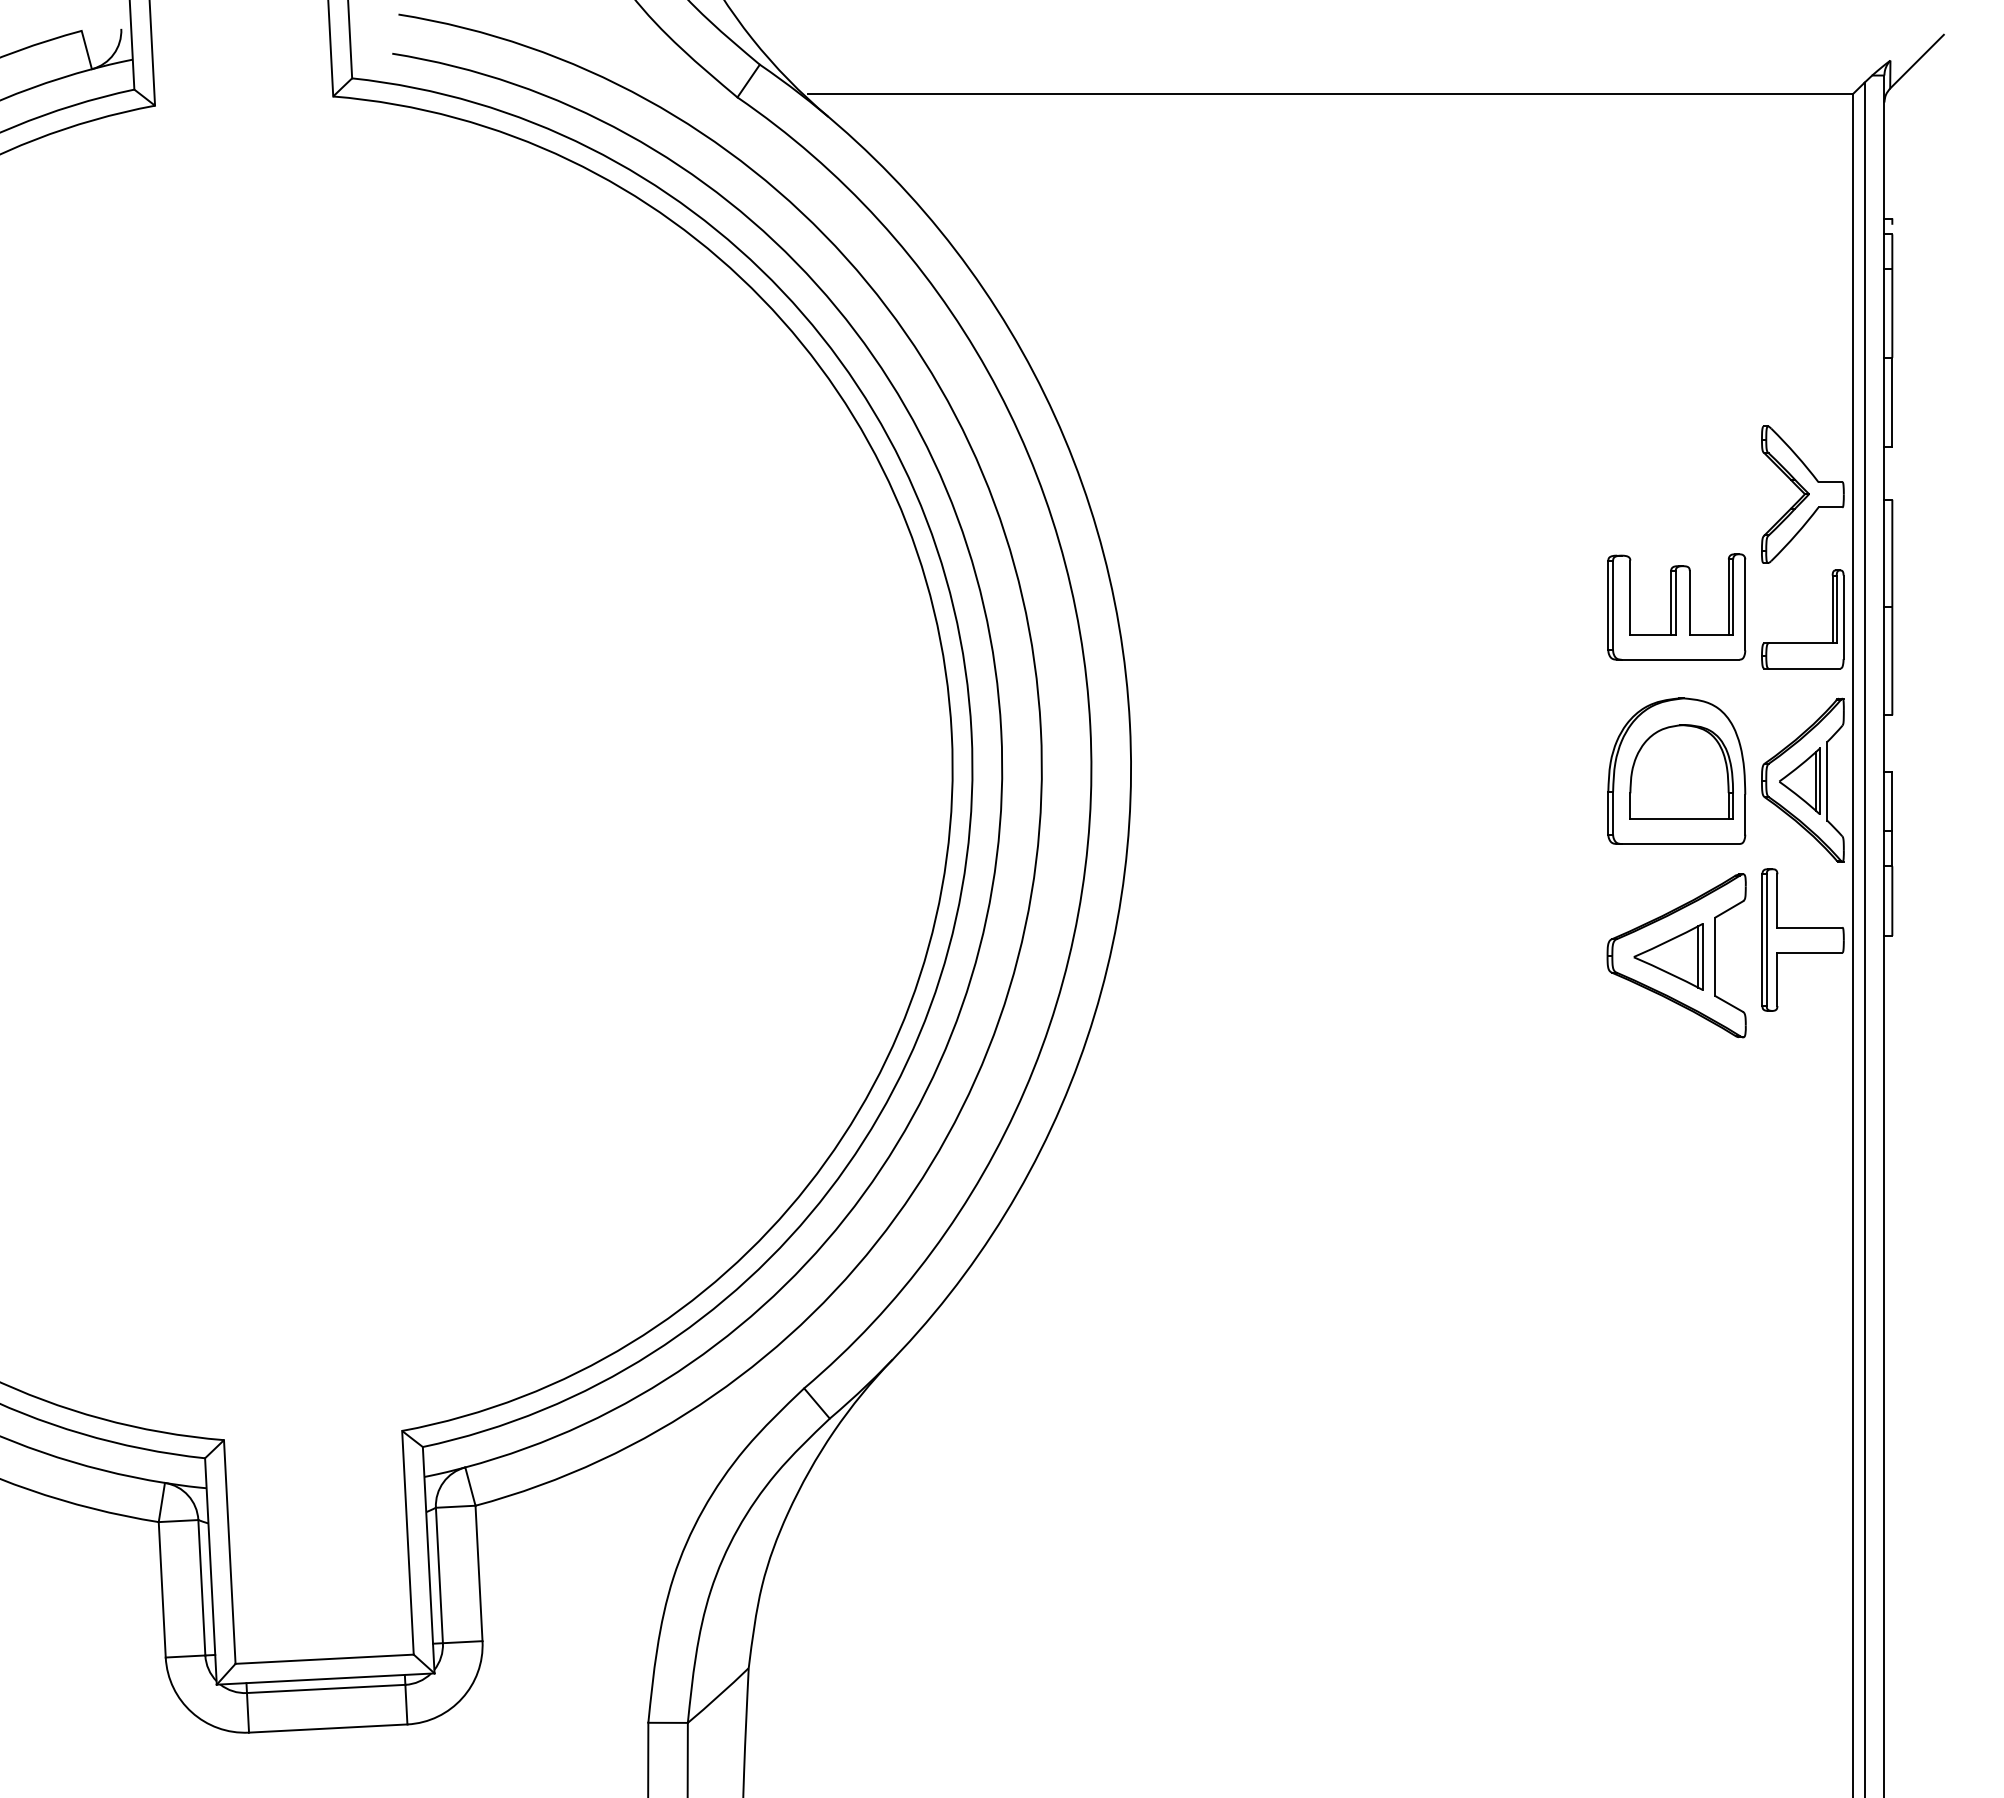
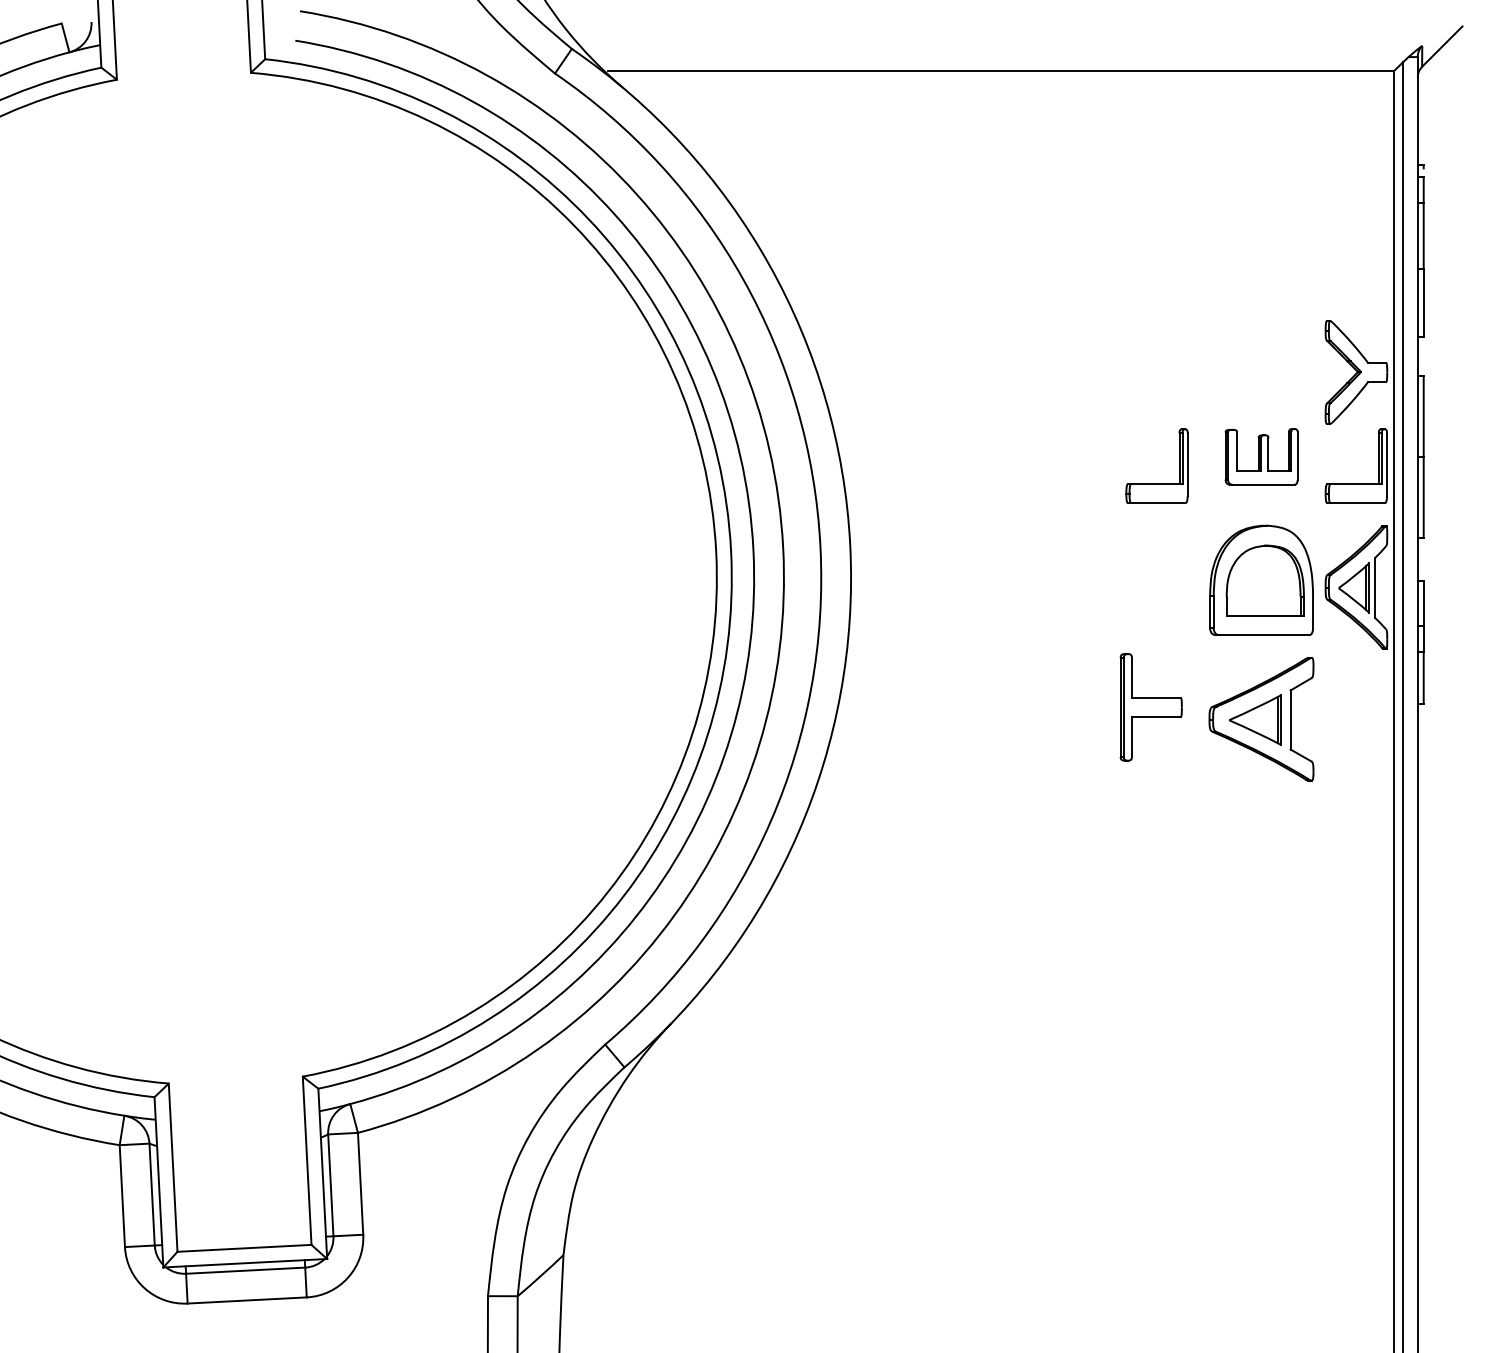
part: (1676, 606) -> (1261, 456), size x0.7
part: (1537, 642) -> (1156, 483), added
part: (1802, 939) -> (1150, 706), moved

